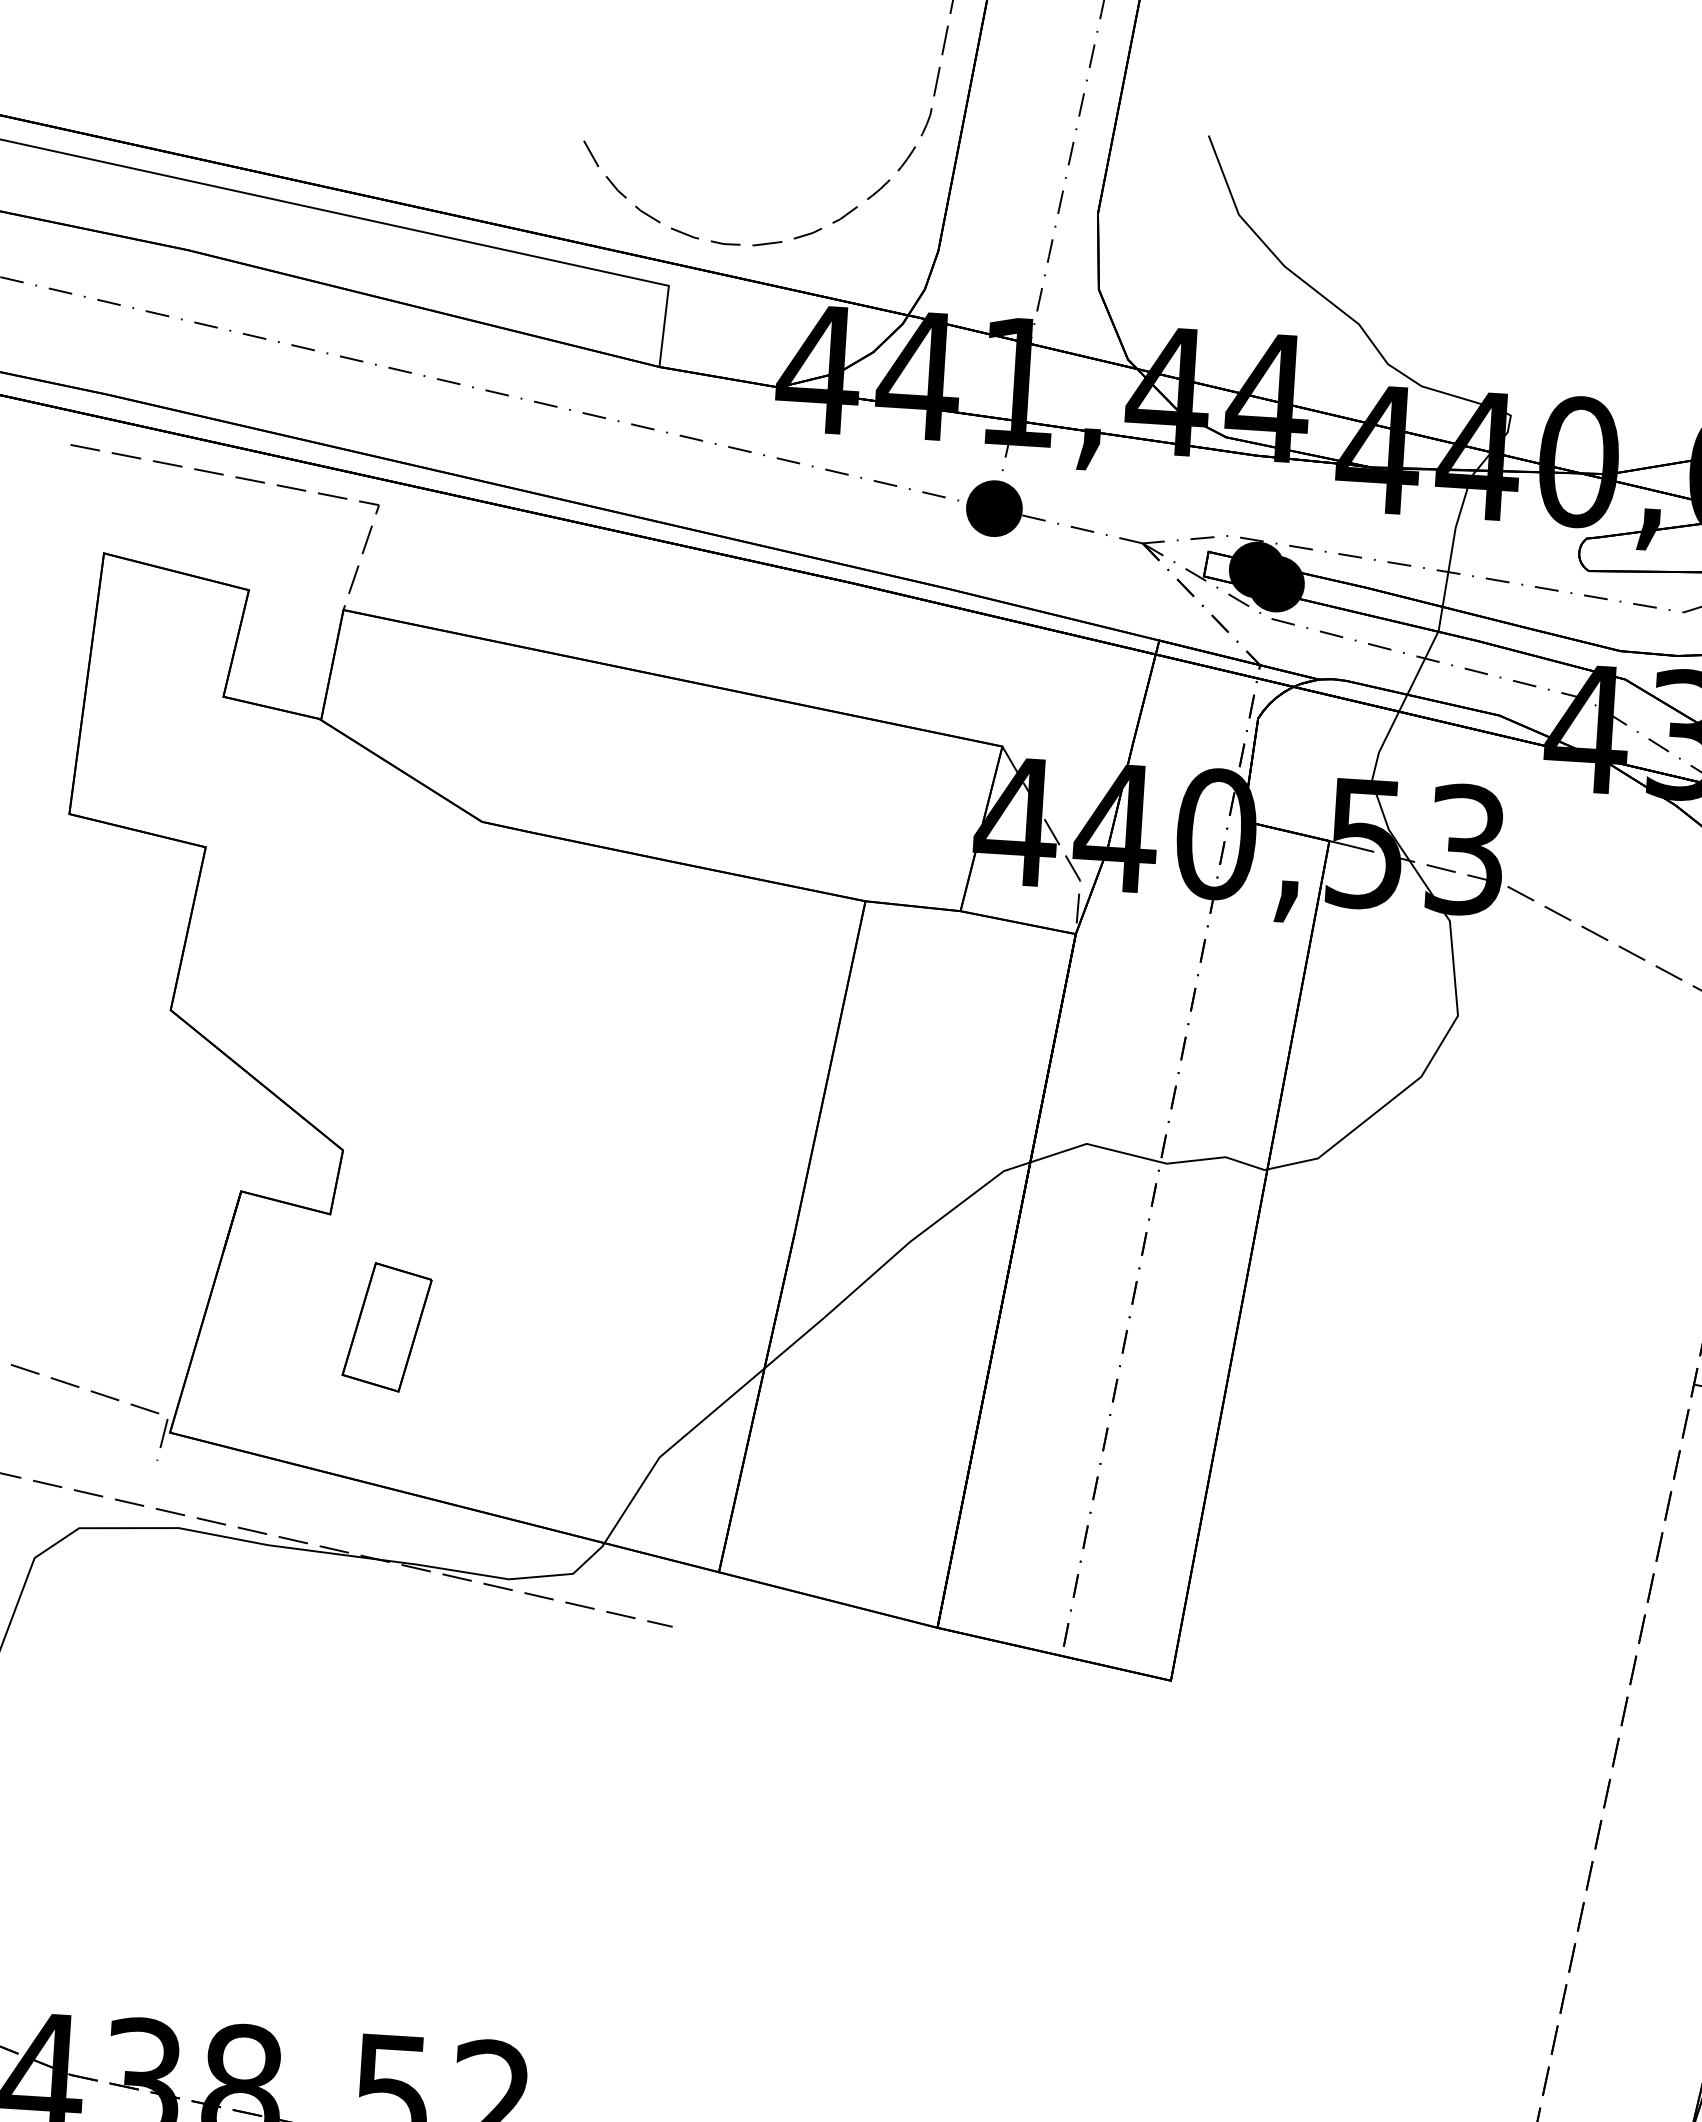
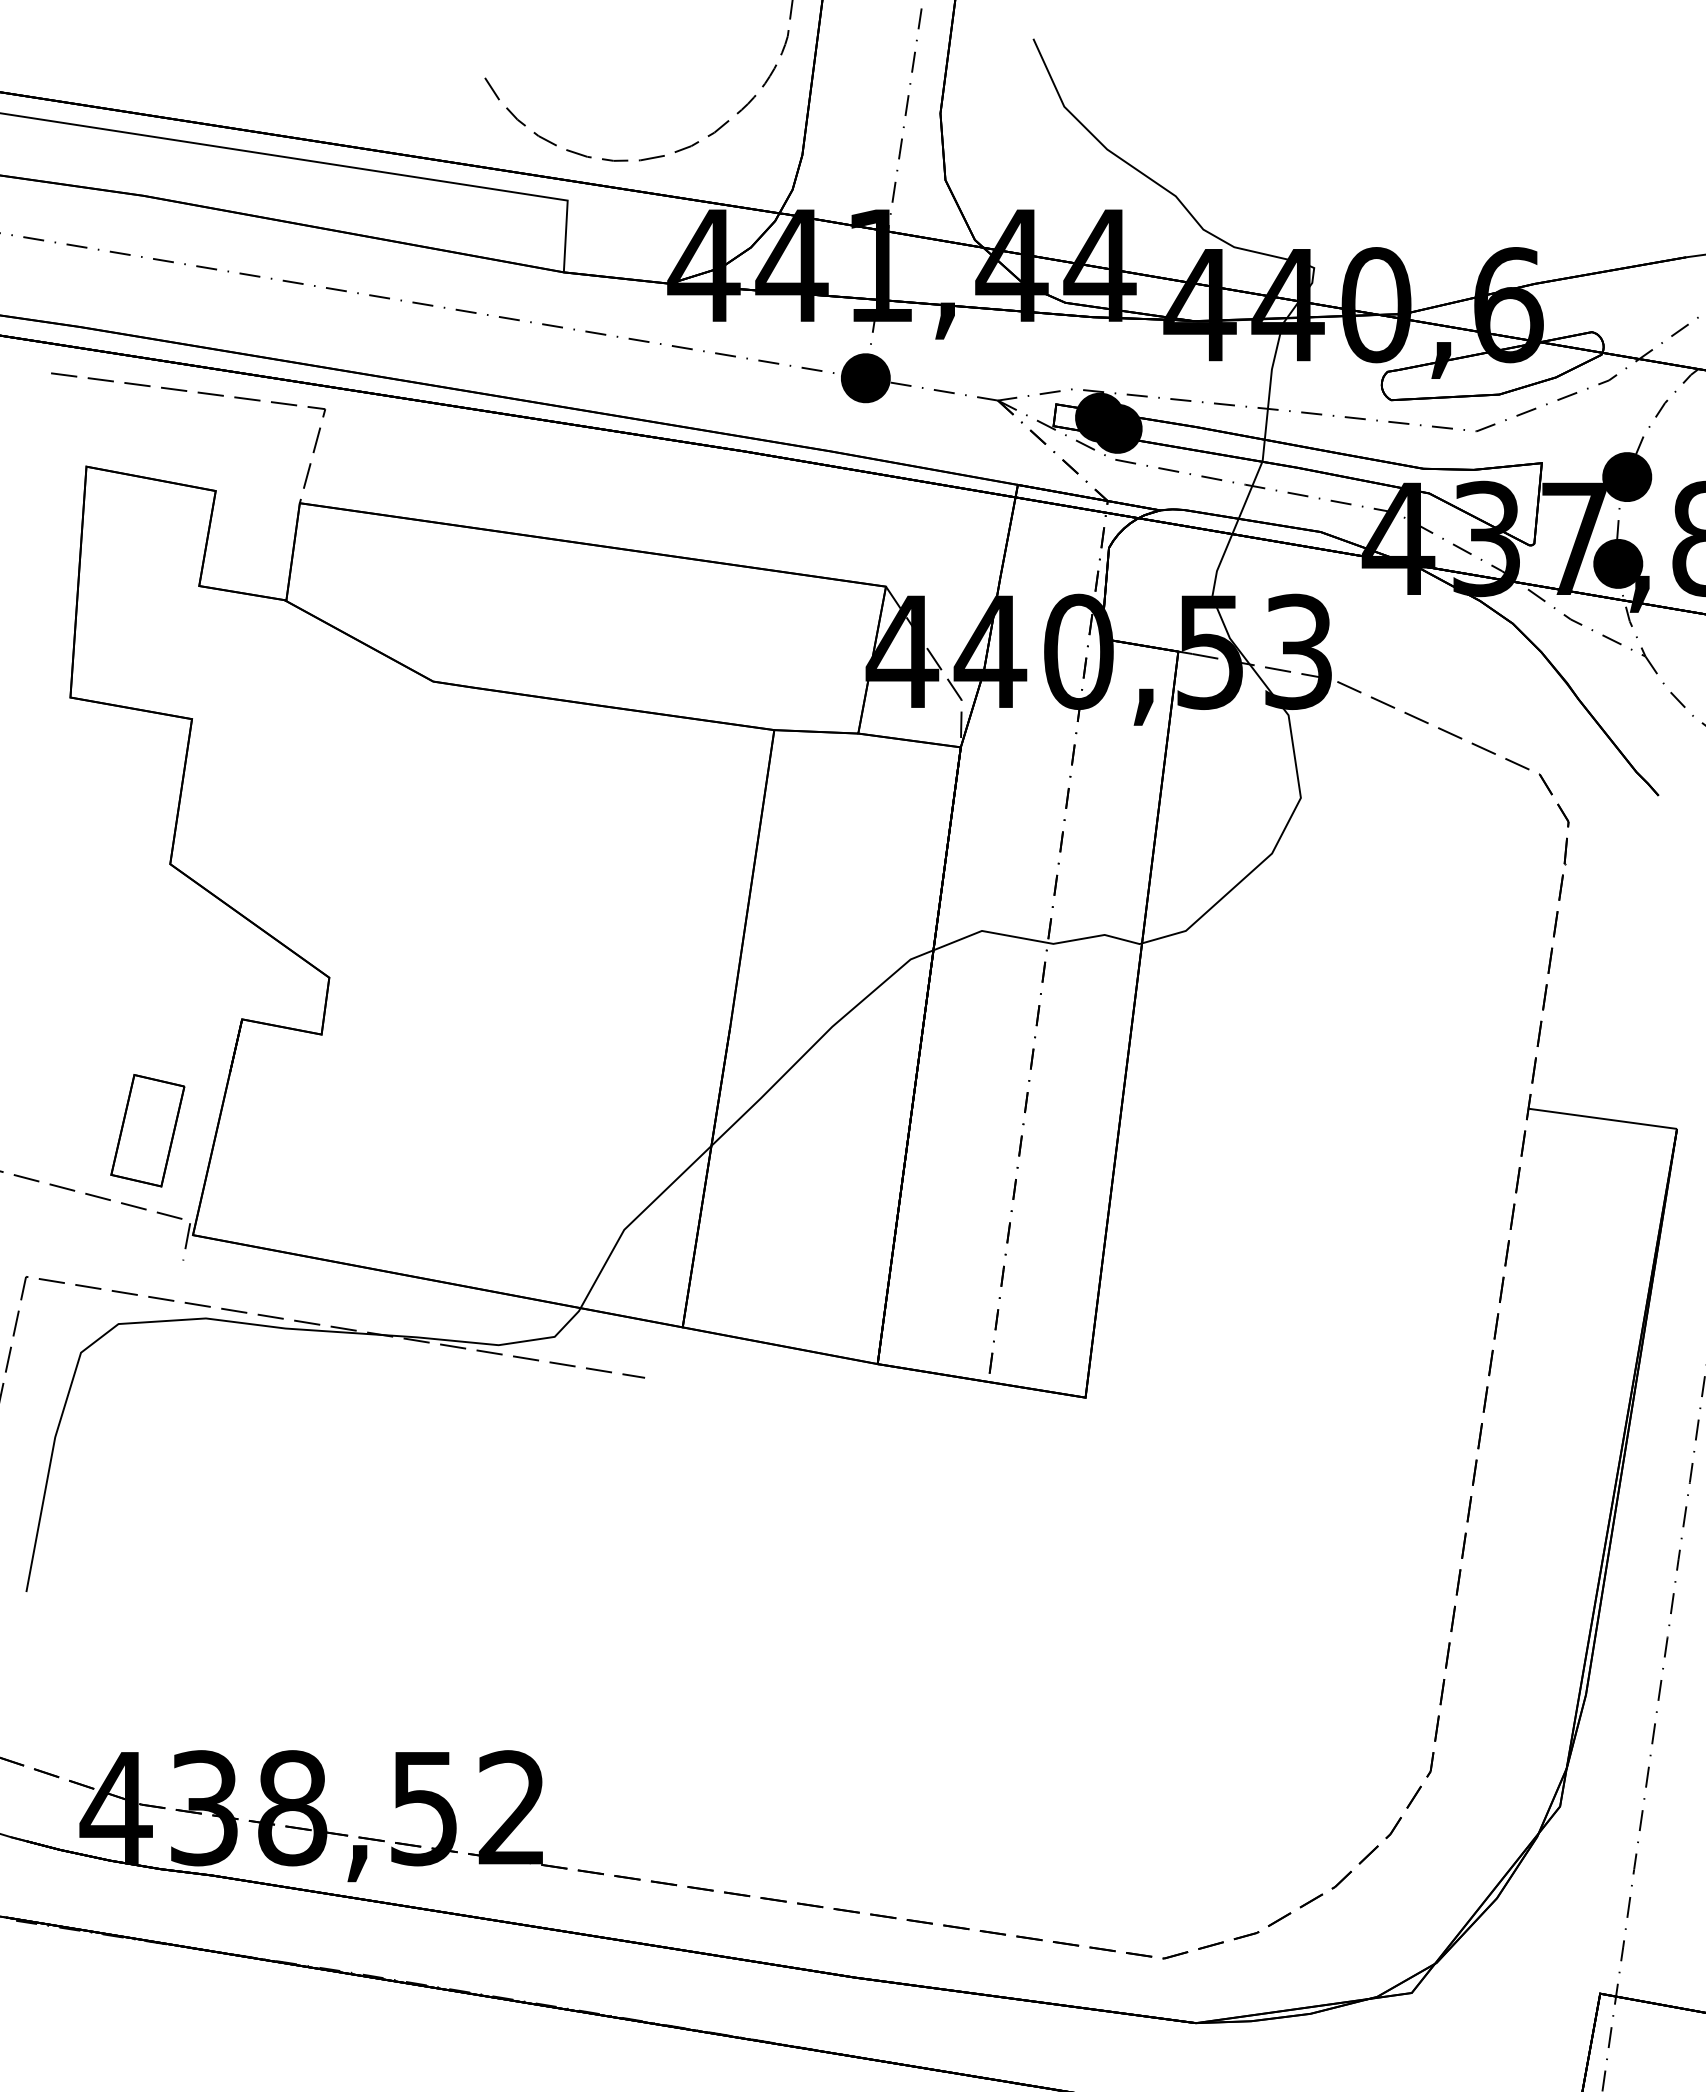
part: (386, 1327) -> (147, 1130), moved

